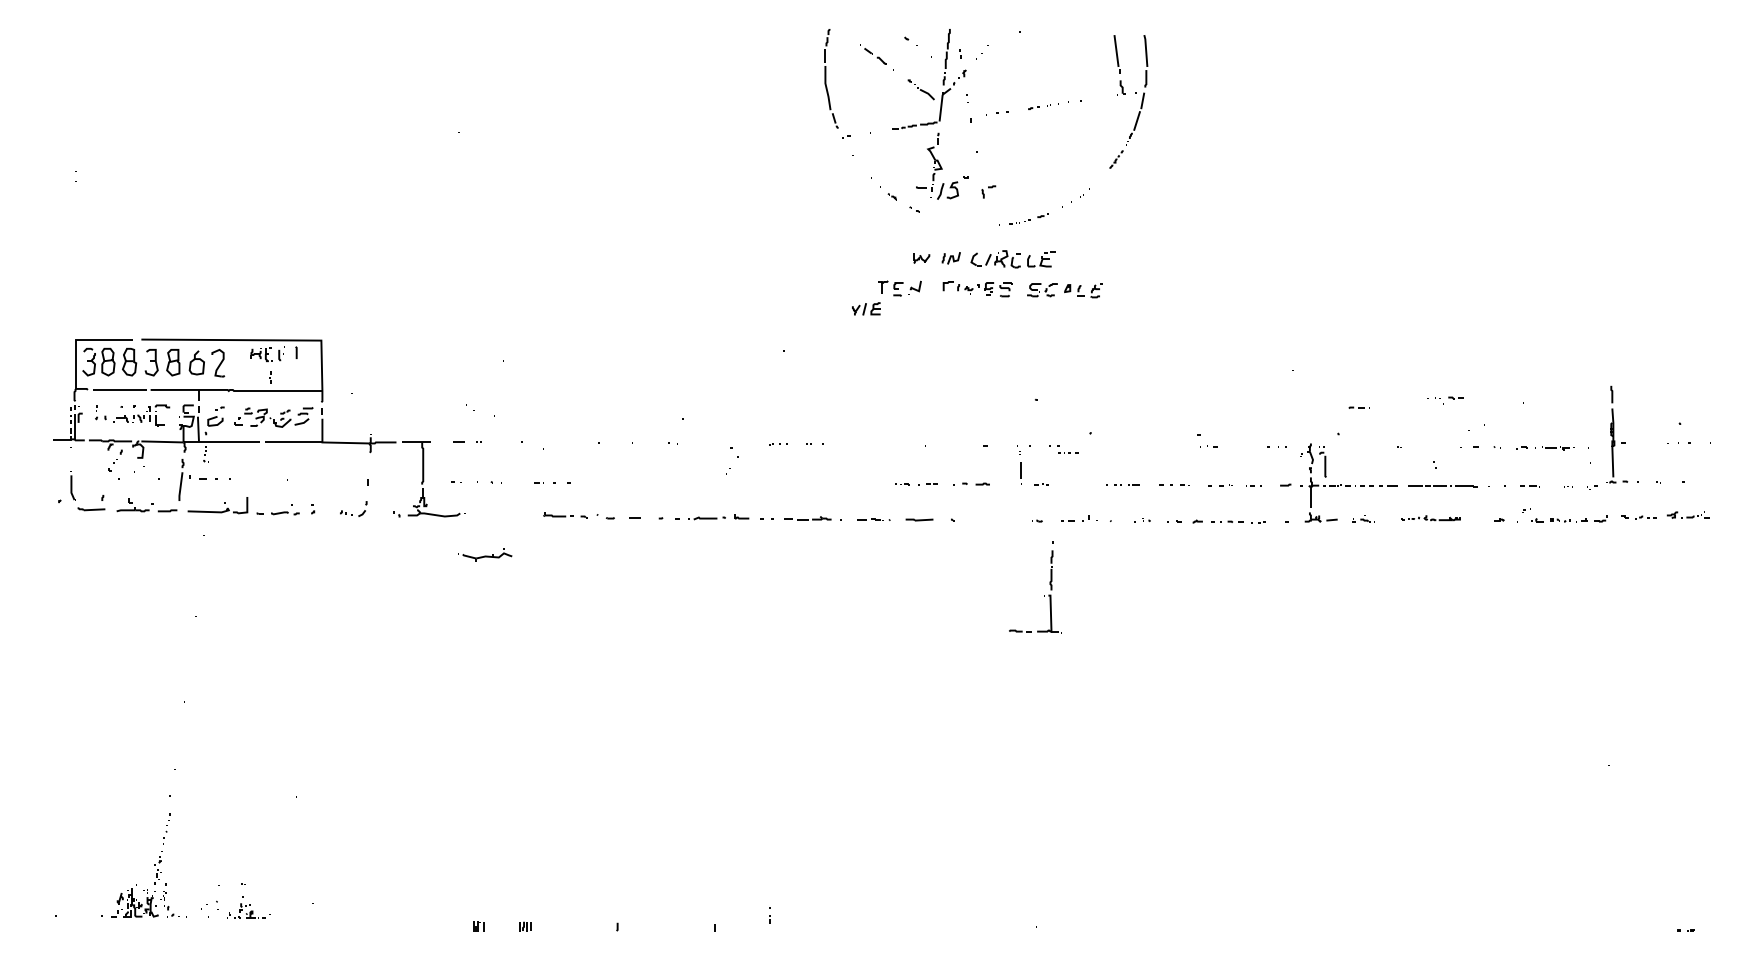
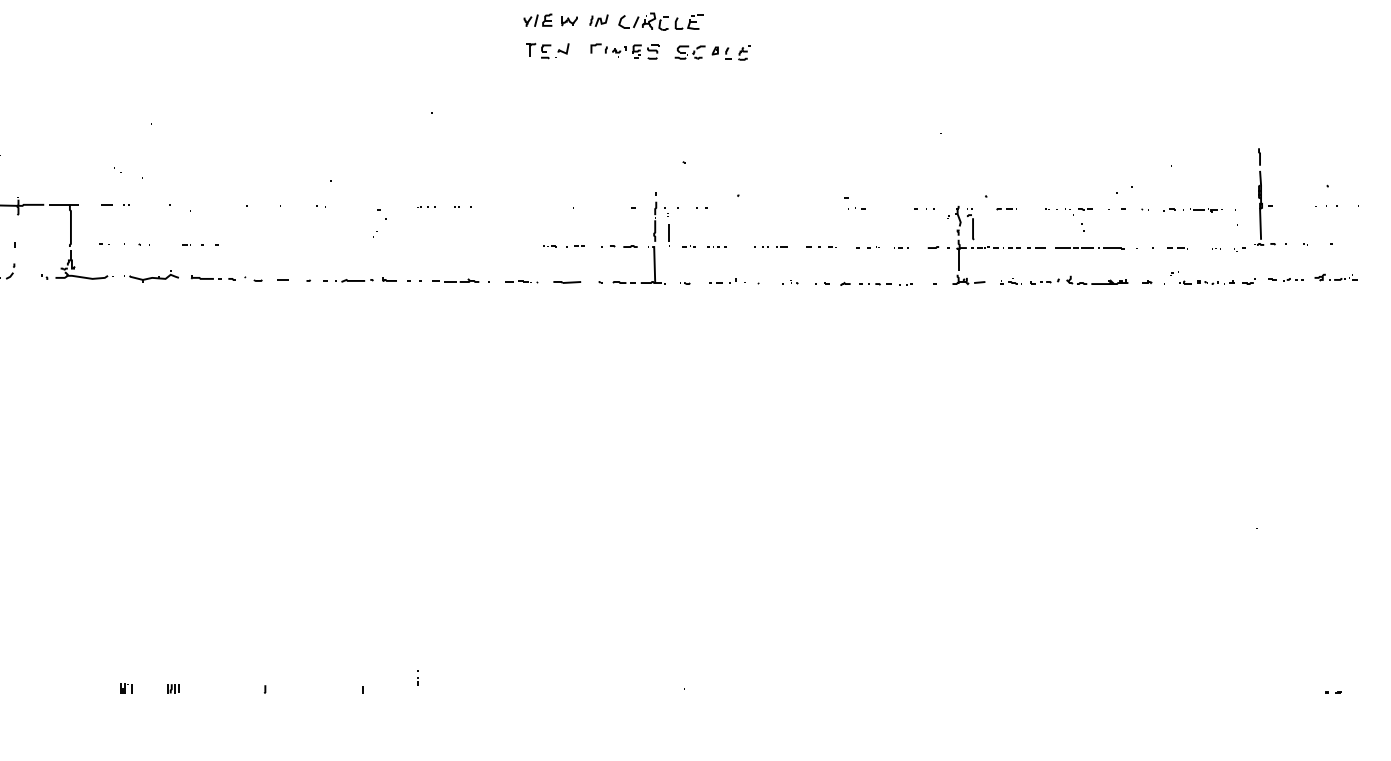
part: (866, 308) -> (538, 19), moved
part: (1445, 400) -> (1075, 211), moved
part: (1358, 407) -> (1006, 208), moved
part: (1068, 452) -> (717, 246), moved
part: (1431, 517) -> (1079, 279), size x1.67
part: (485, 554) -> (152, 275), moved
part: (1044, 595) -> (648, 246), moved

